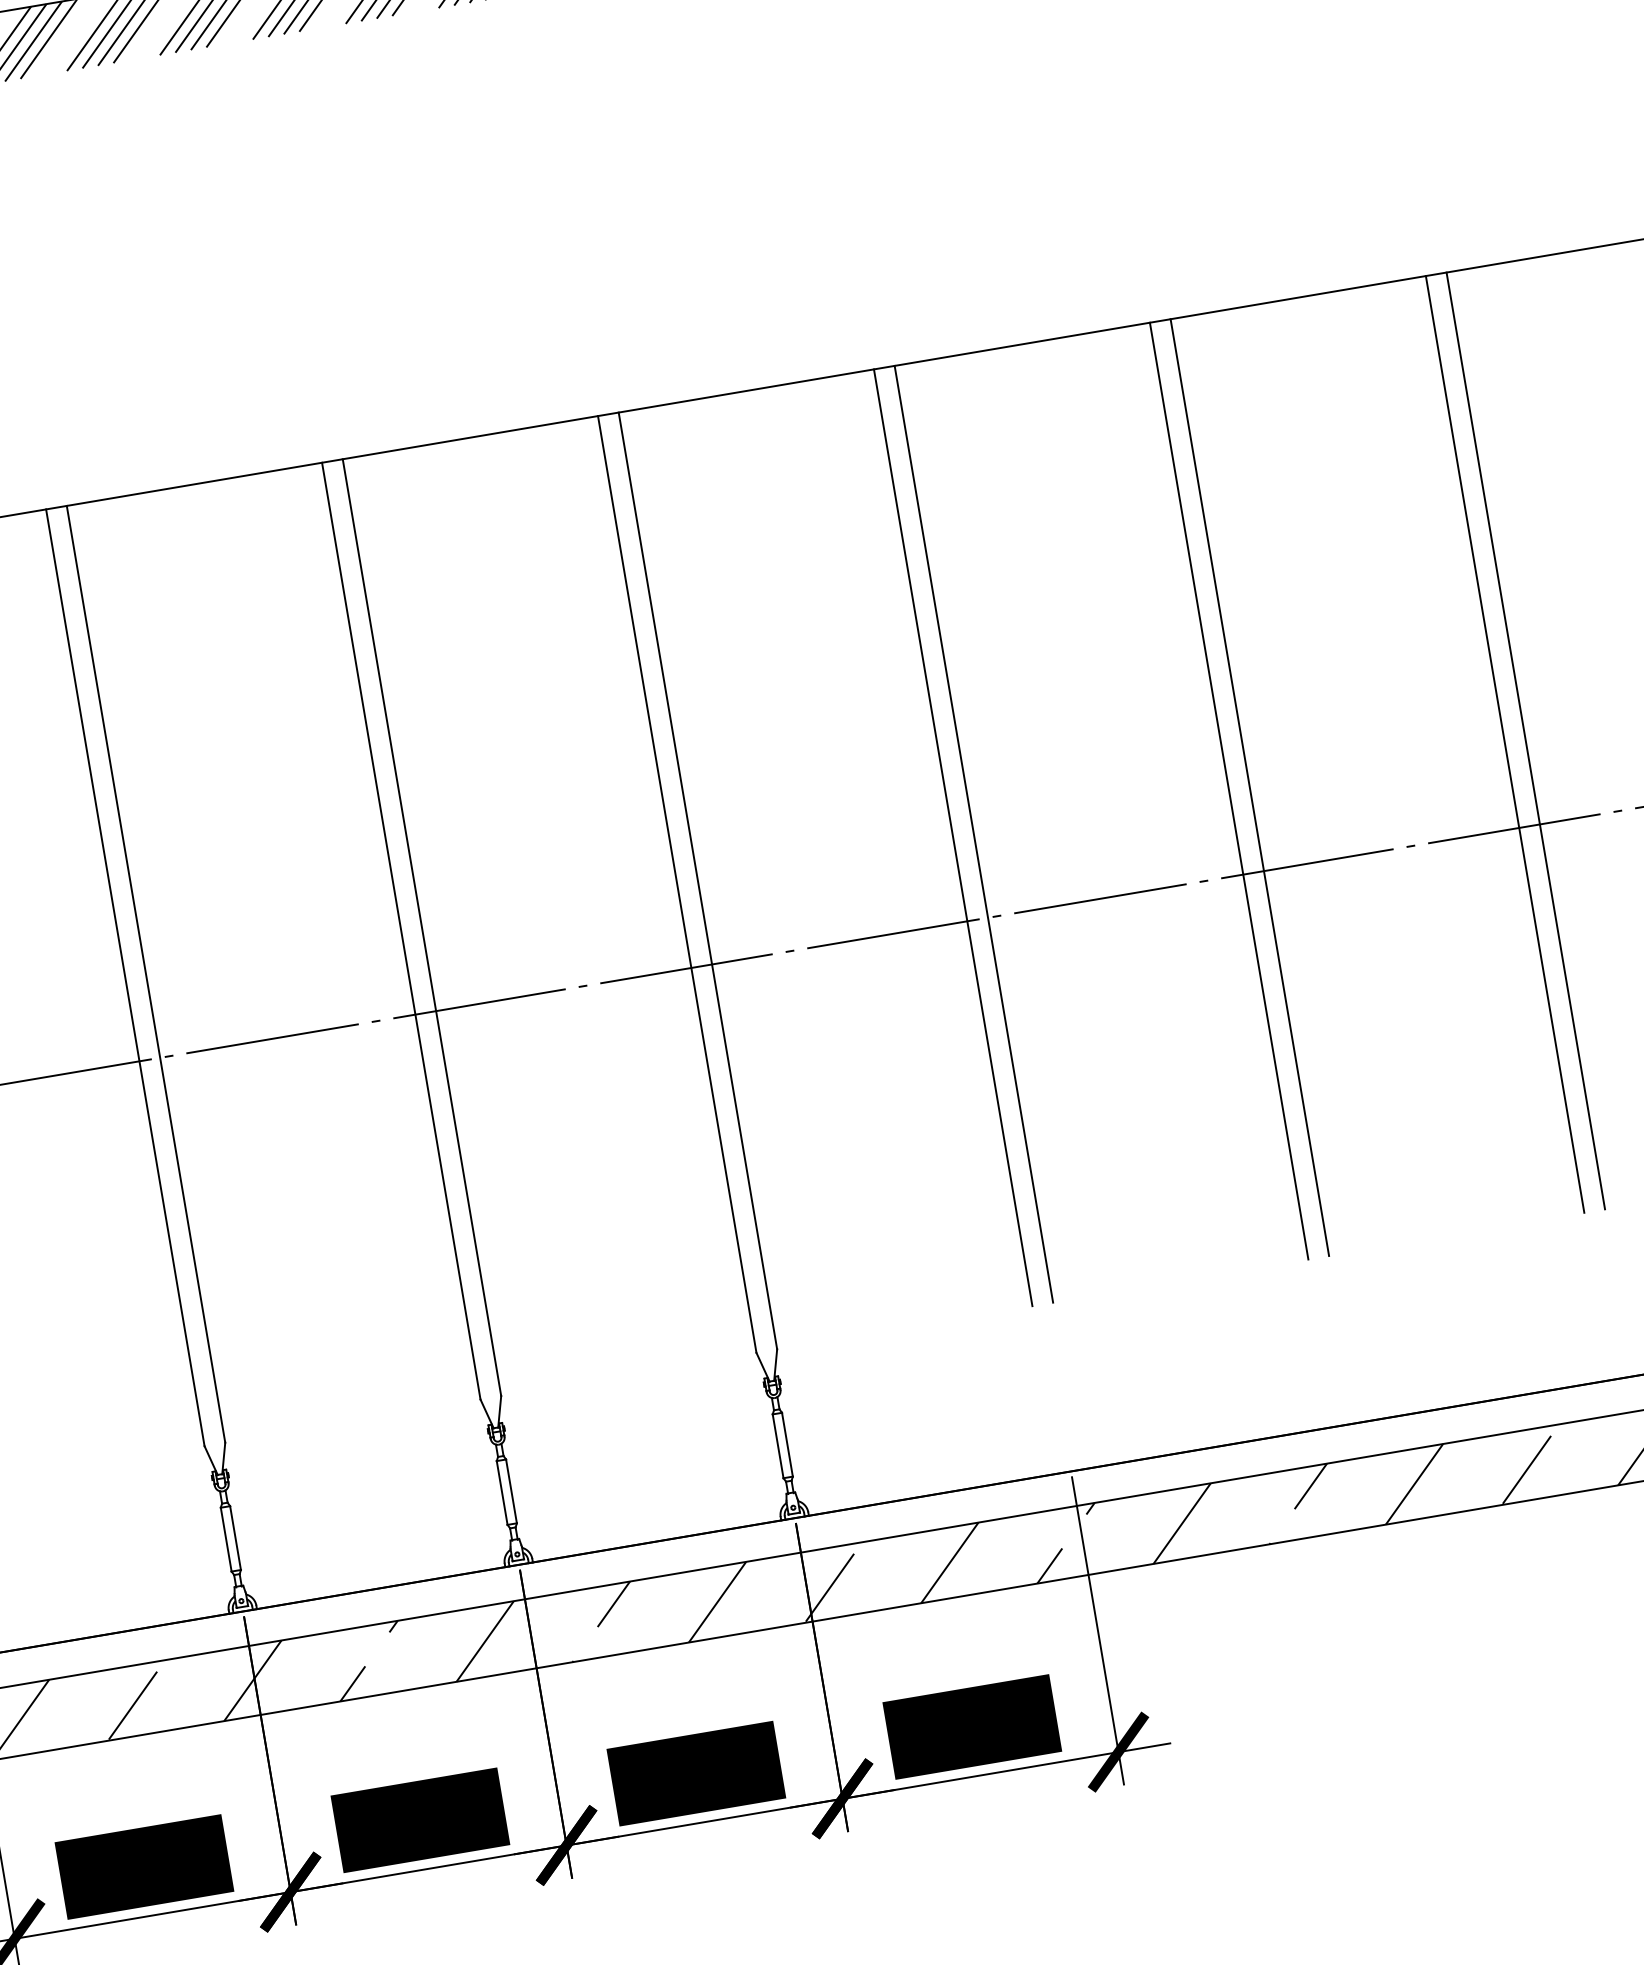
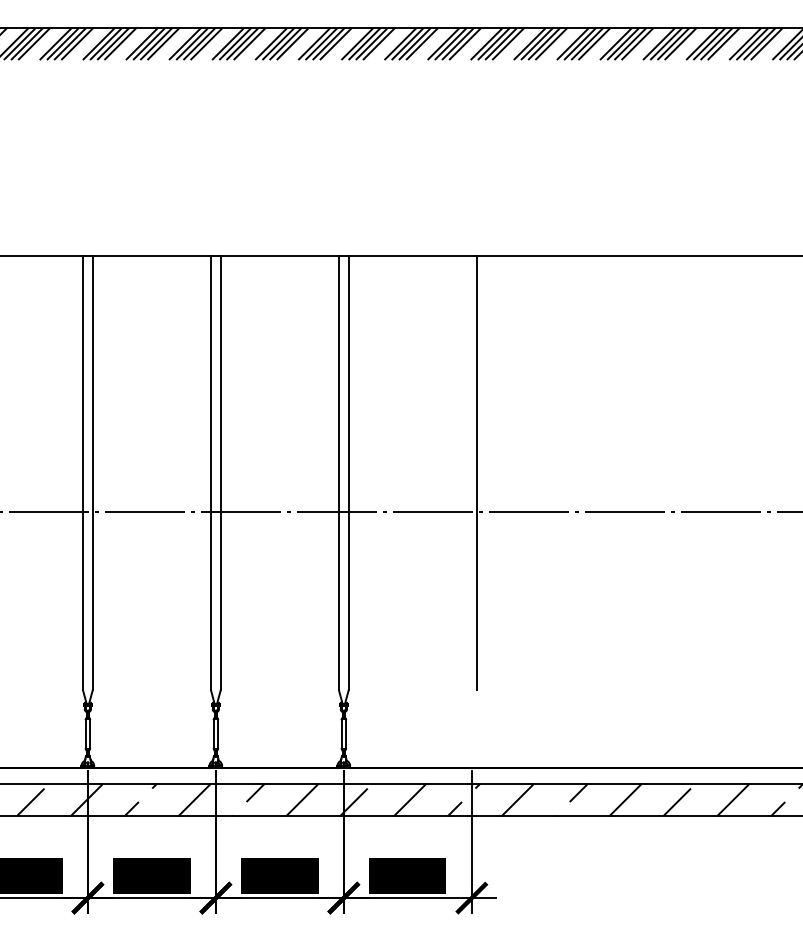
line: (1525, 741) -> (732, 473), removed
line: (1504, 745) -> (722, 473), removed
line: (1249, 788) -> (604, 473), removed
line: (1228, 791) -> (594, 473), removed
line: (952, 838) -> (466, 473), removed

